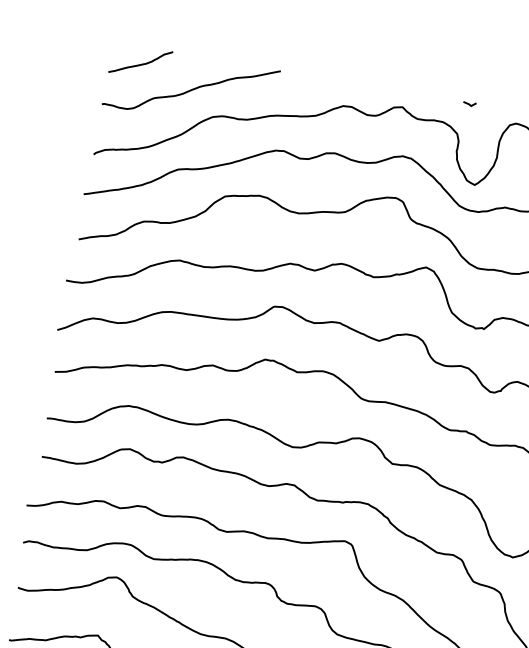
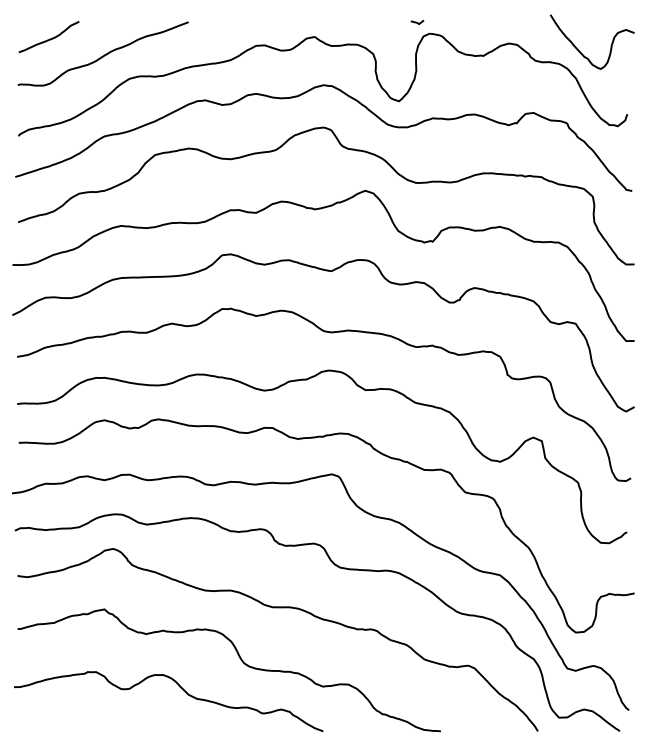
line: (469, 103) -> (416, 21), moved

